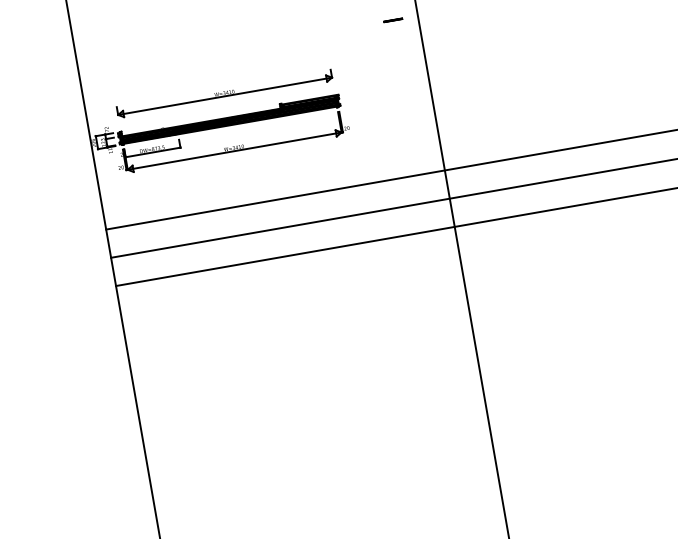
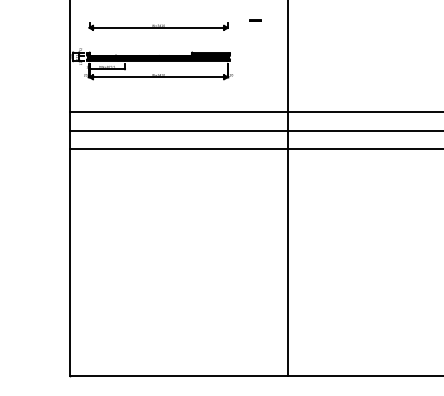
line: (393, 20) -> (255, 20), moved
part: (224, 94) -> (158, 26), moved

